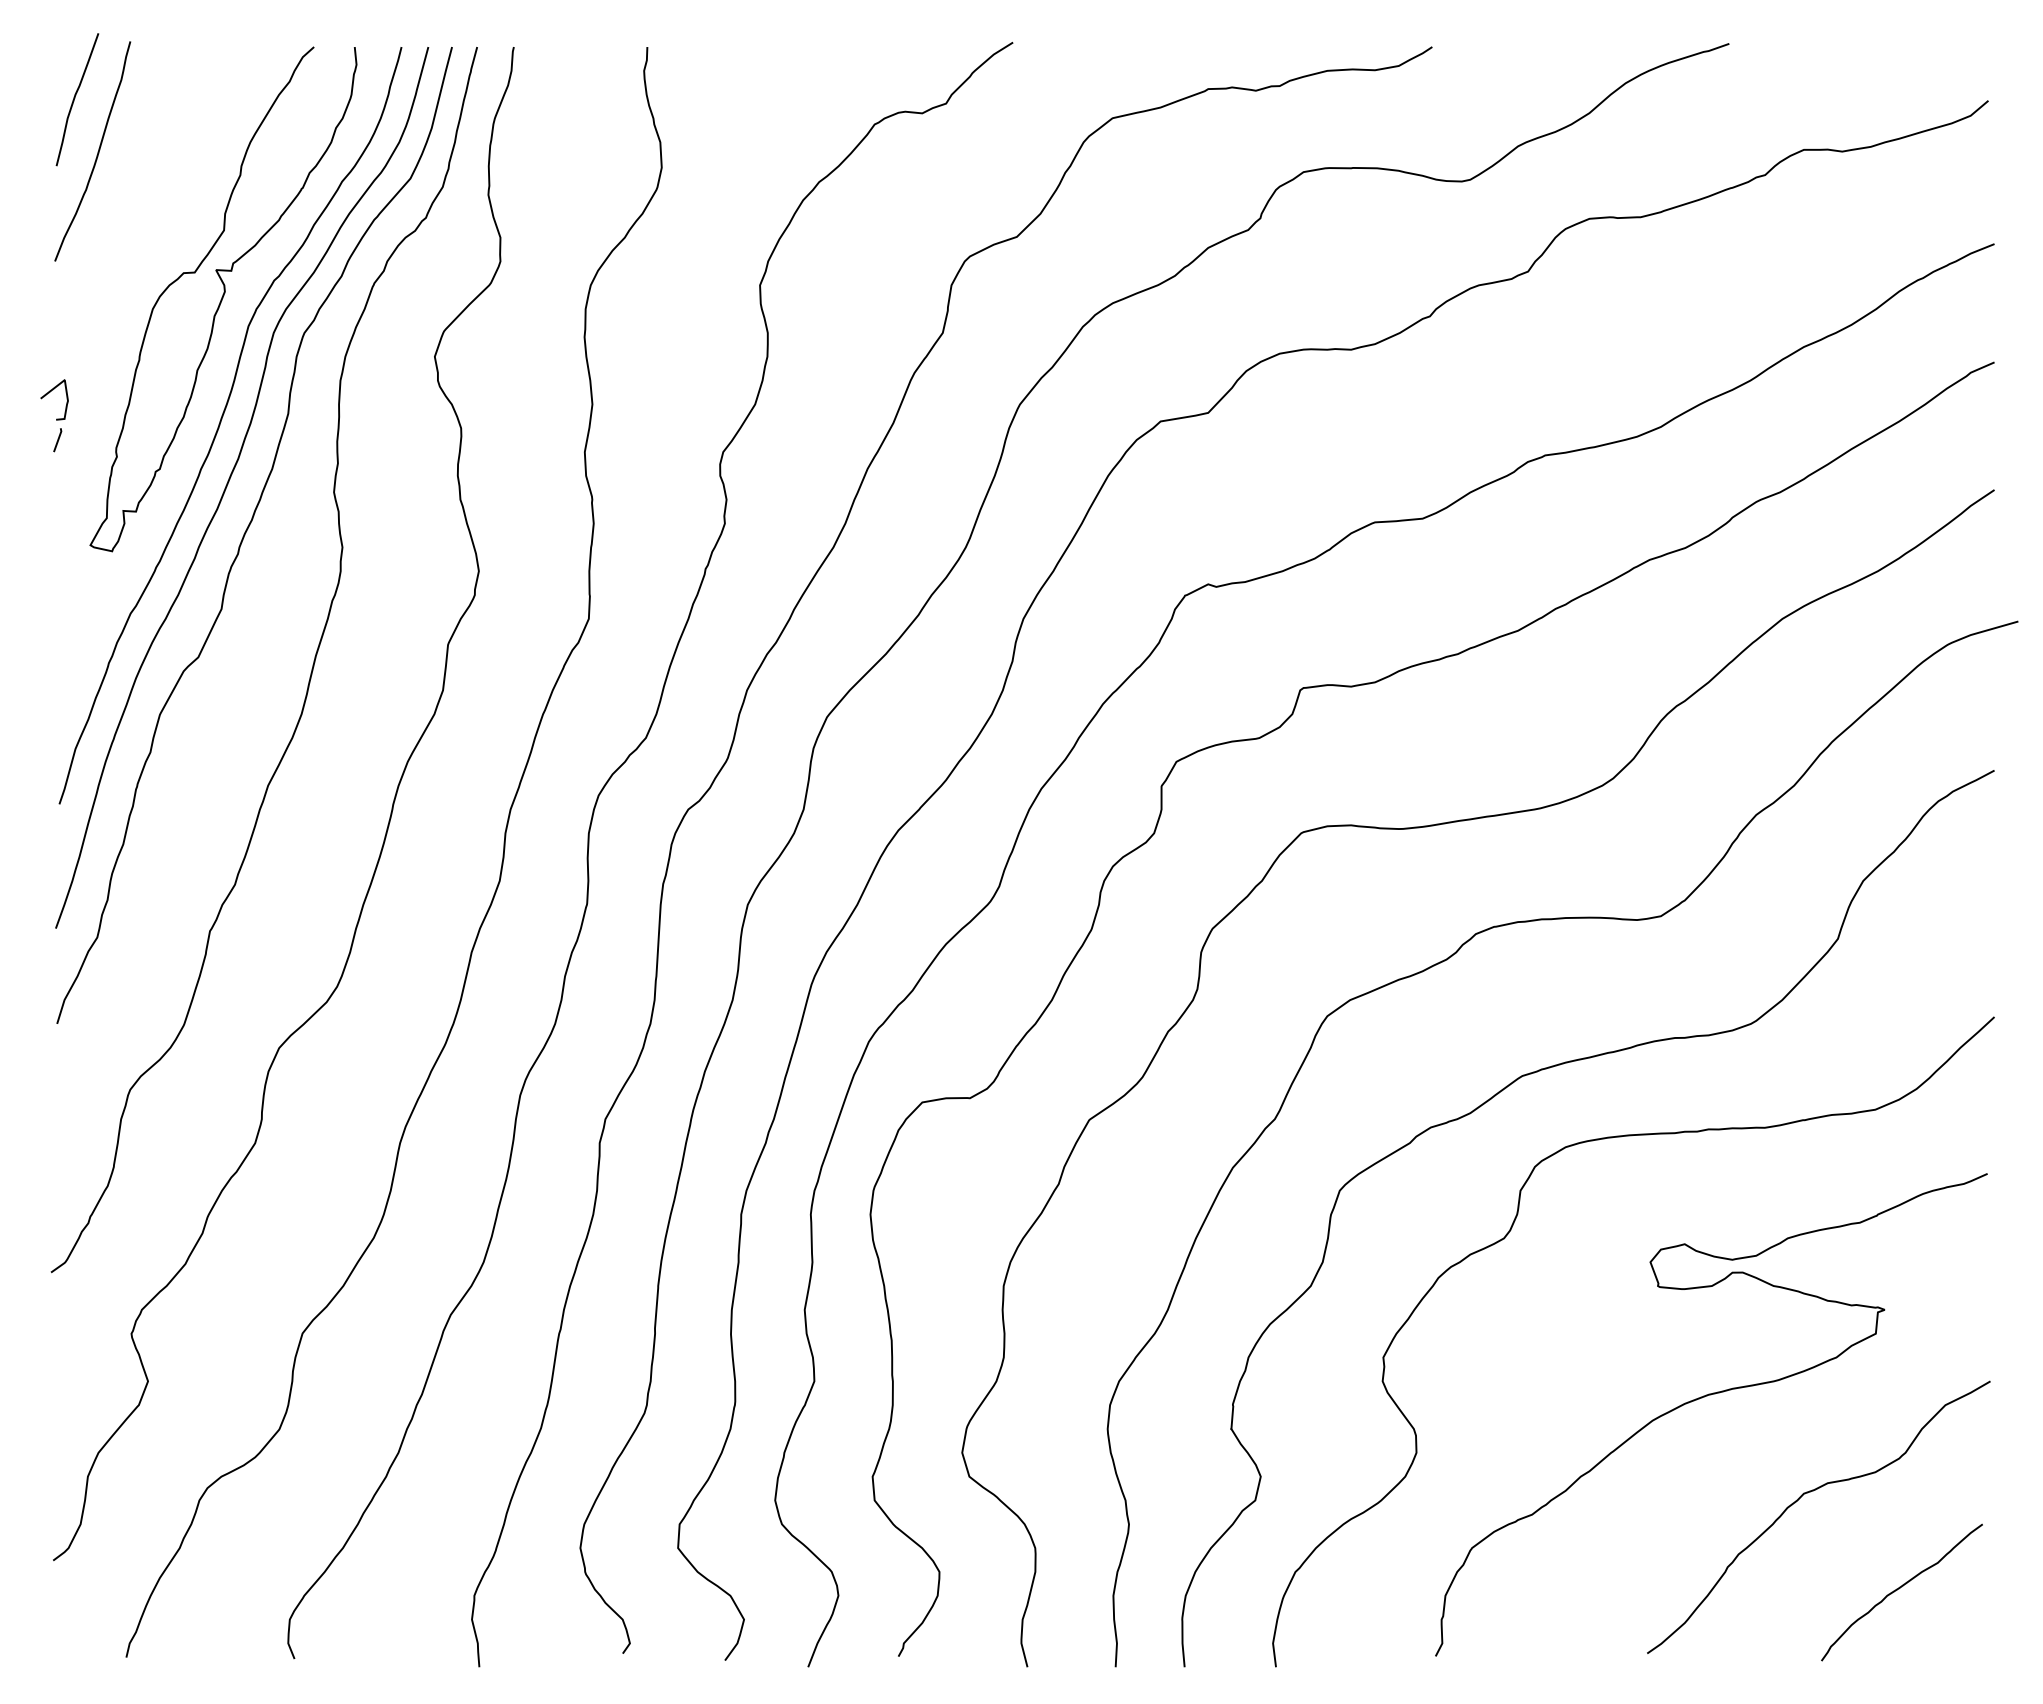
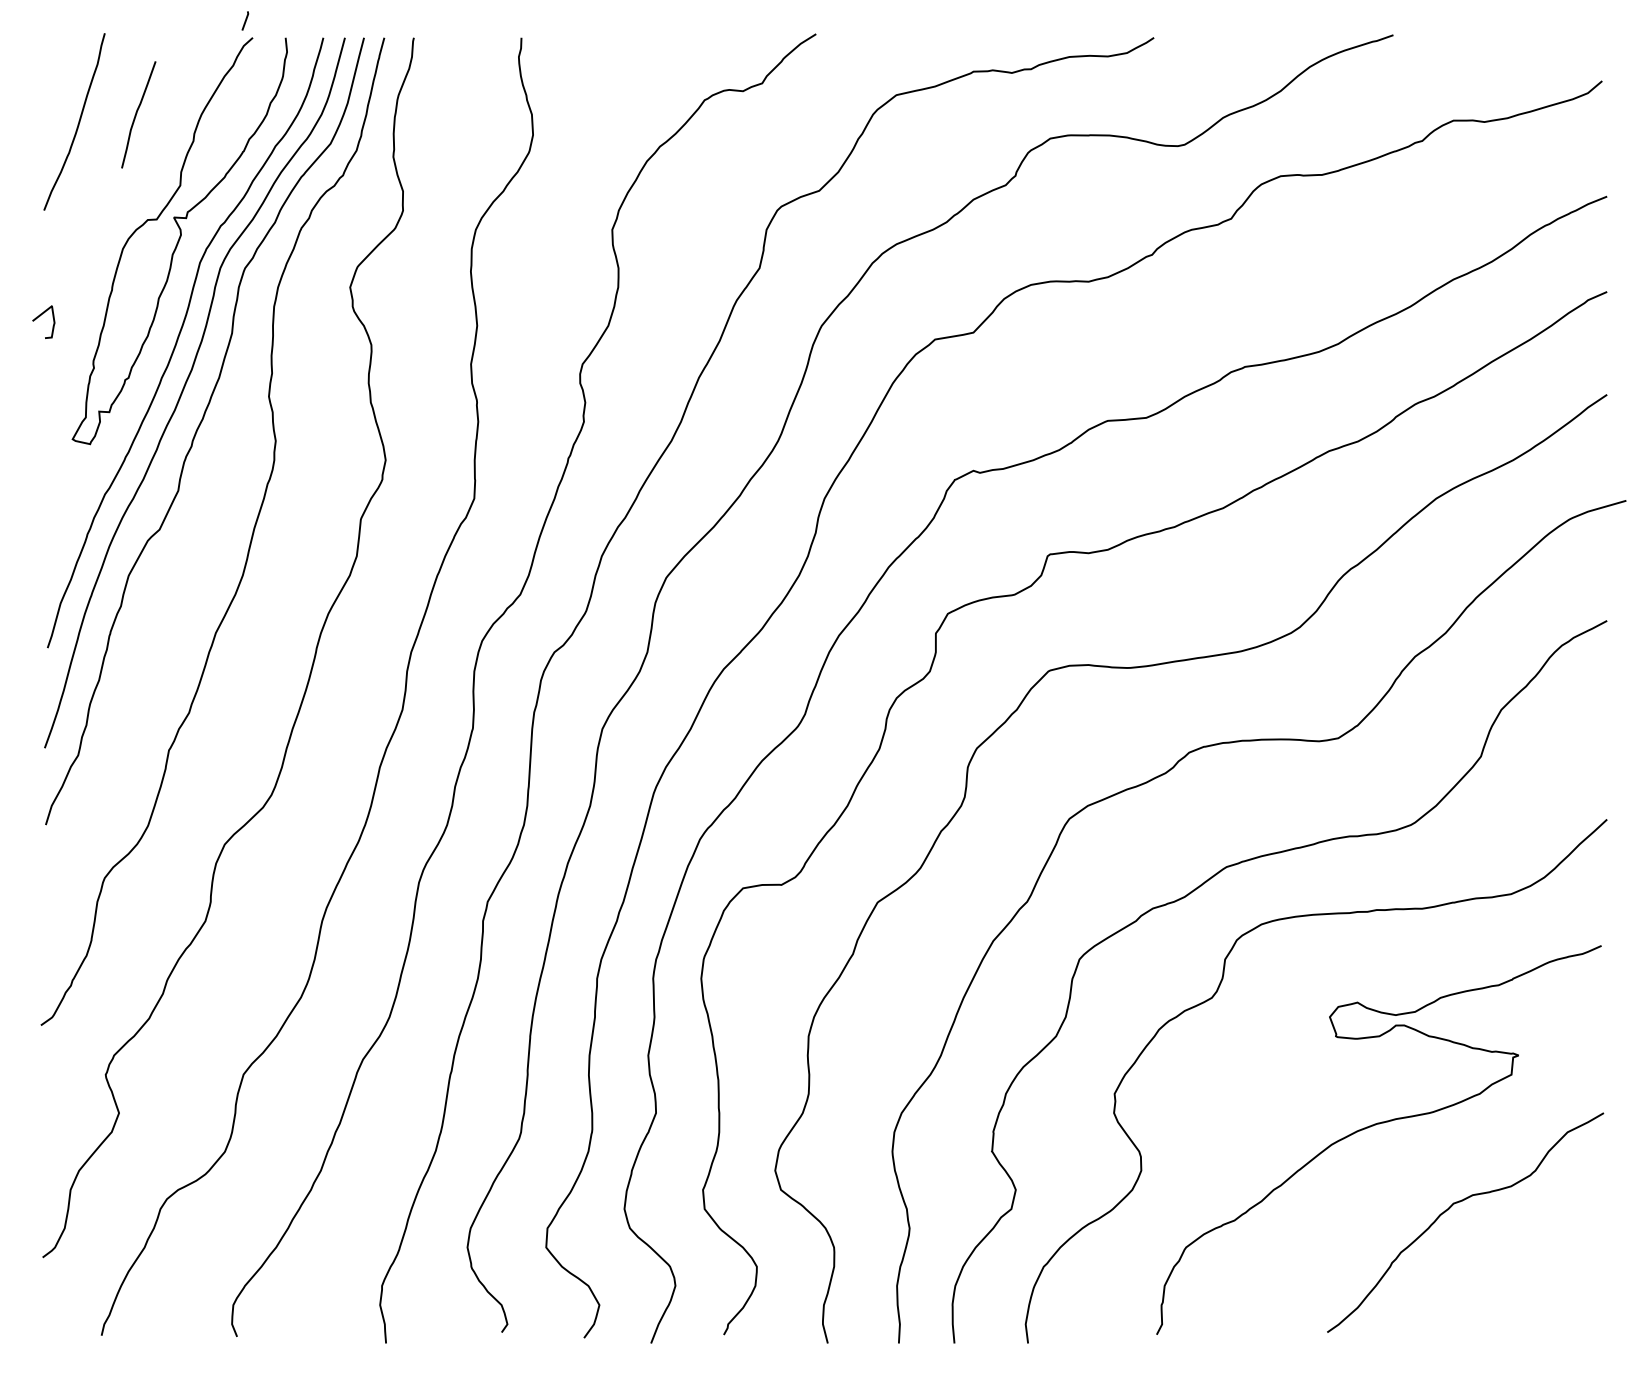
curve: (75, 98) -> (137, 113), moved
line: (57, 440) -> (245, 21), moved
curve: (1899, 1589) -> (1530, 1280), removed

